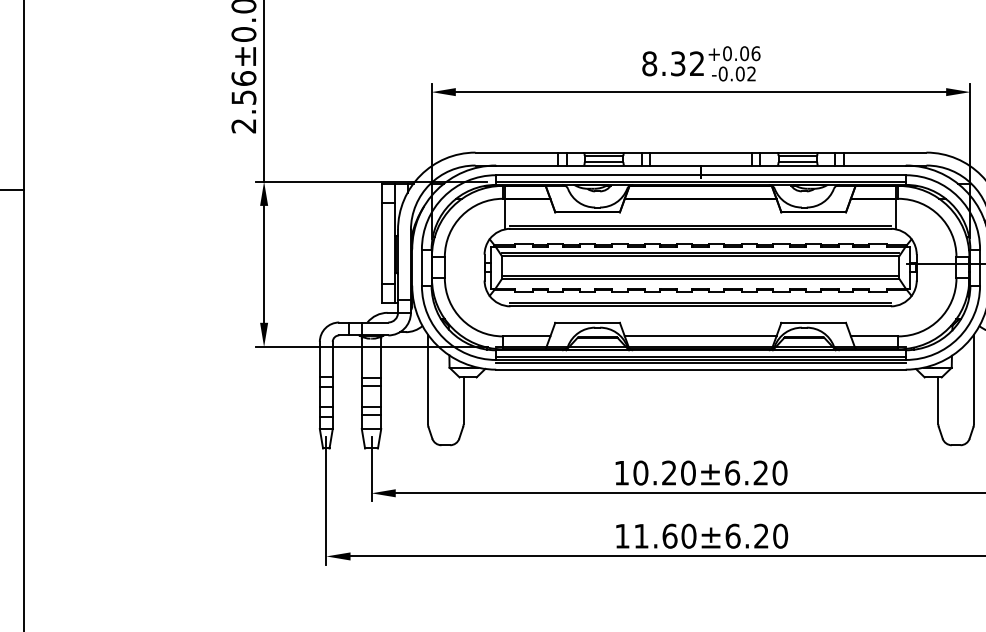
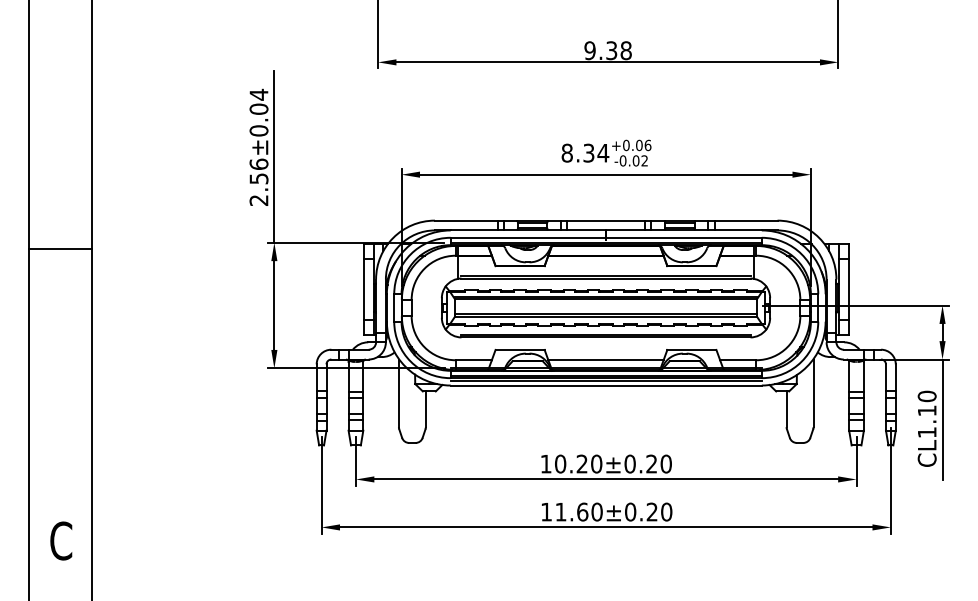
text: (697, 62) -> (603, 152), 8.32 -> 8.34
text: (731, 472) -> (629, 463), 10.20±6.20 -> 10.20±0.20
text: (732, 535) -> (630, 511), 11.60±6.20 -> 11.60±0.20

